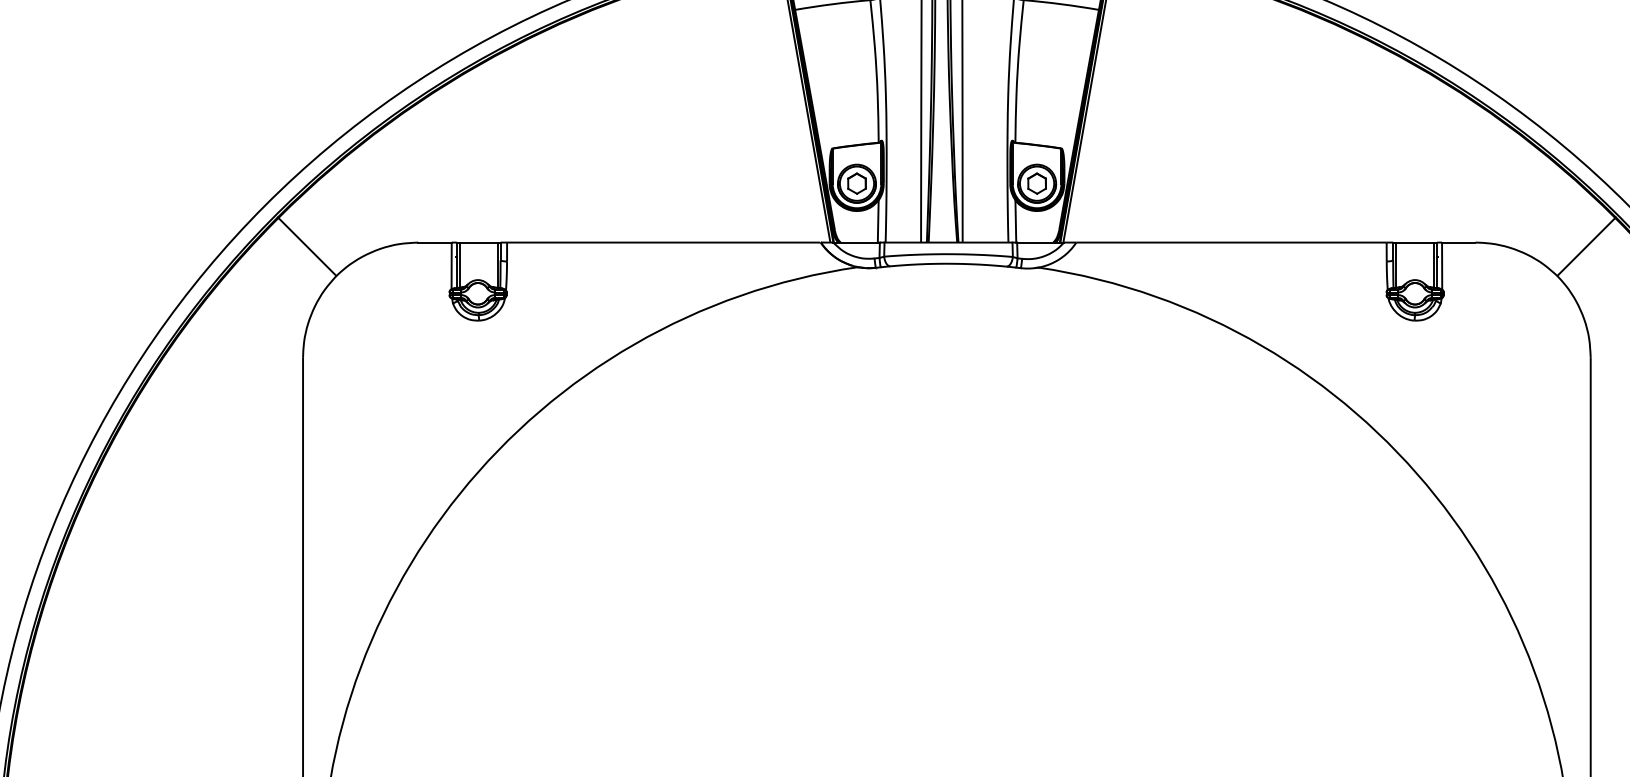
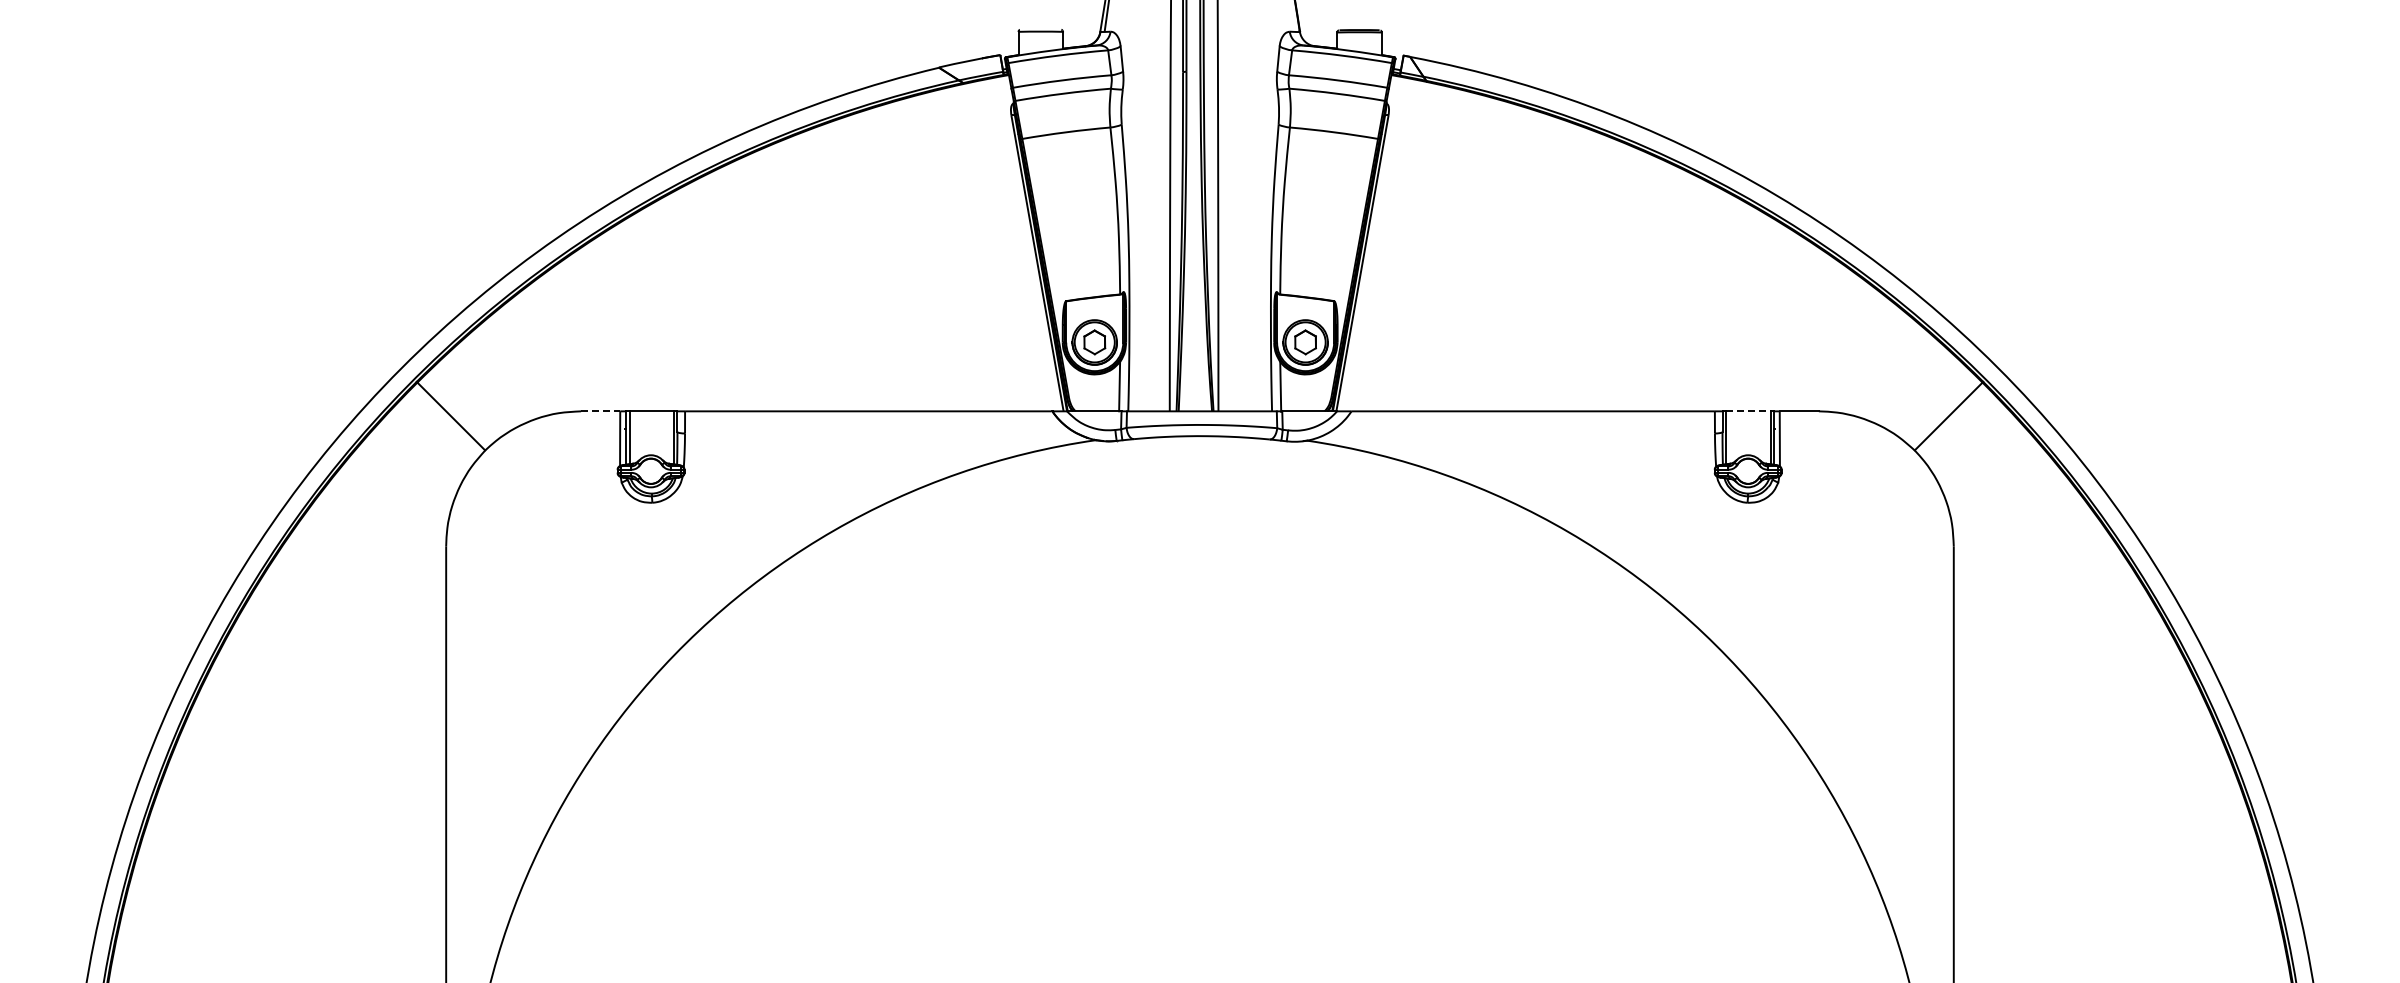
line: (434, 242) -> (600, 411), solid -> dashed
line: (1415, 242) -> (1748, 411), solid -> dashed

